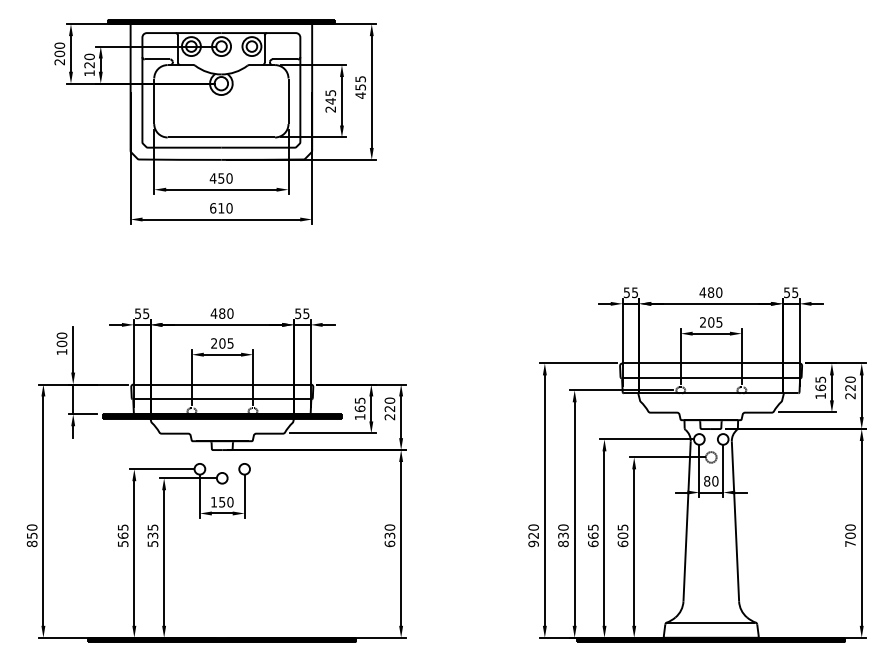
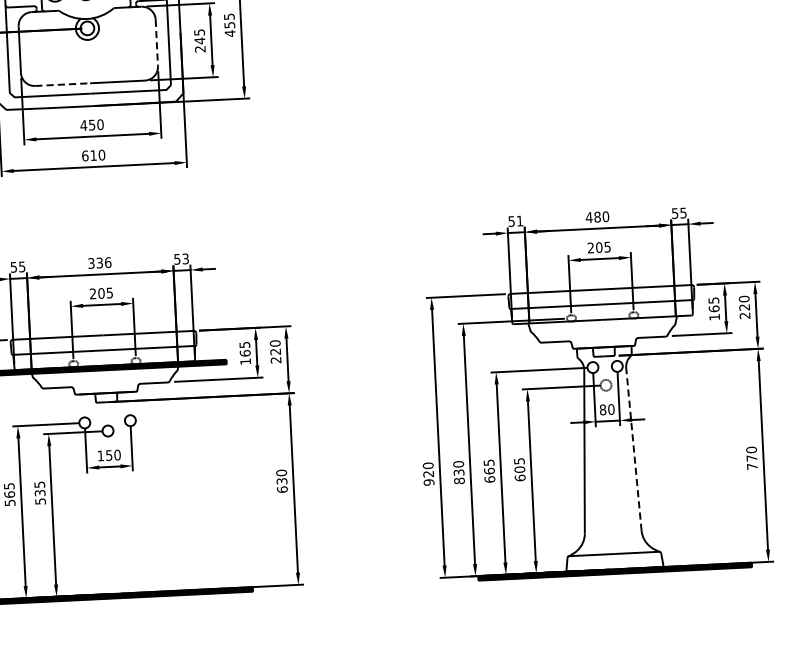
line: (288, 101) -> (156, 43), solid -> dashed
line: (194, 137) -> (62, 84), solid -> dashed
text: (634, 292) -> (519, 220), 55 -> 51
text: (221, 313) -> (99, 262), 480 -> 336
text: (306, 313) -> (185, 258), 55 -> 53
line: (735, 520) -> (633, 448), solid -> dashed
text: (850, 535) -> (751, 458), 700 -> 770

